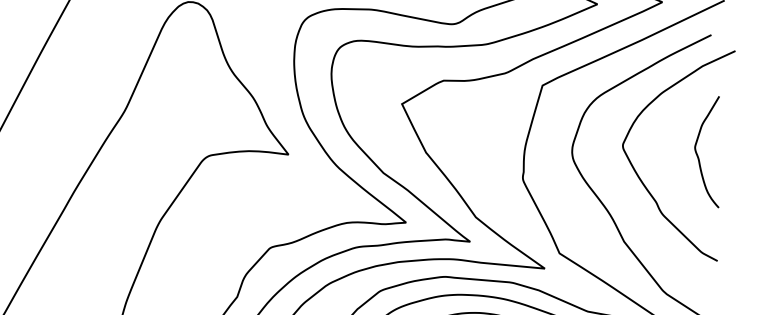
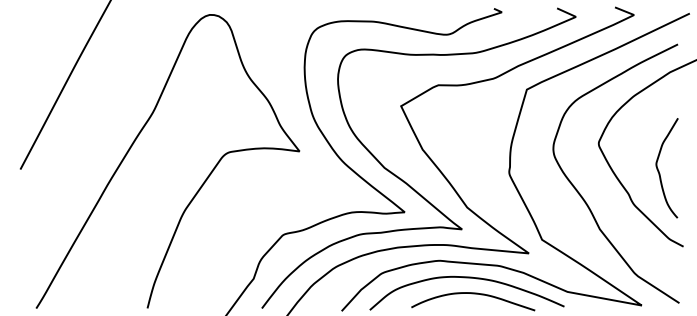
curve: (698, 154) -> (659, 170), moved

